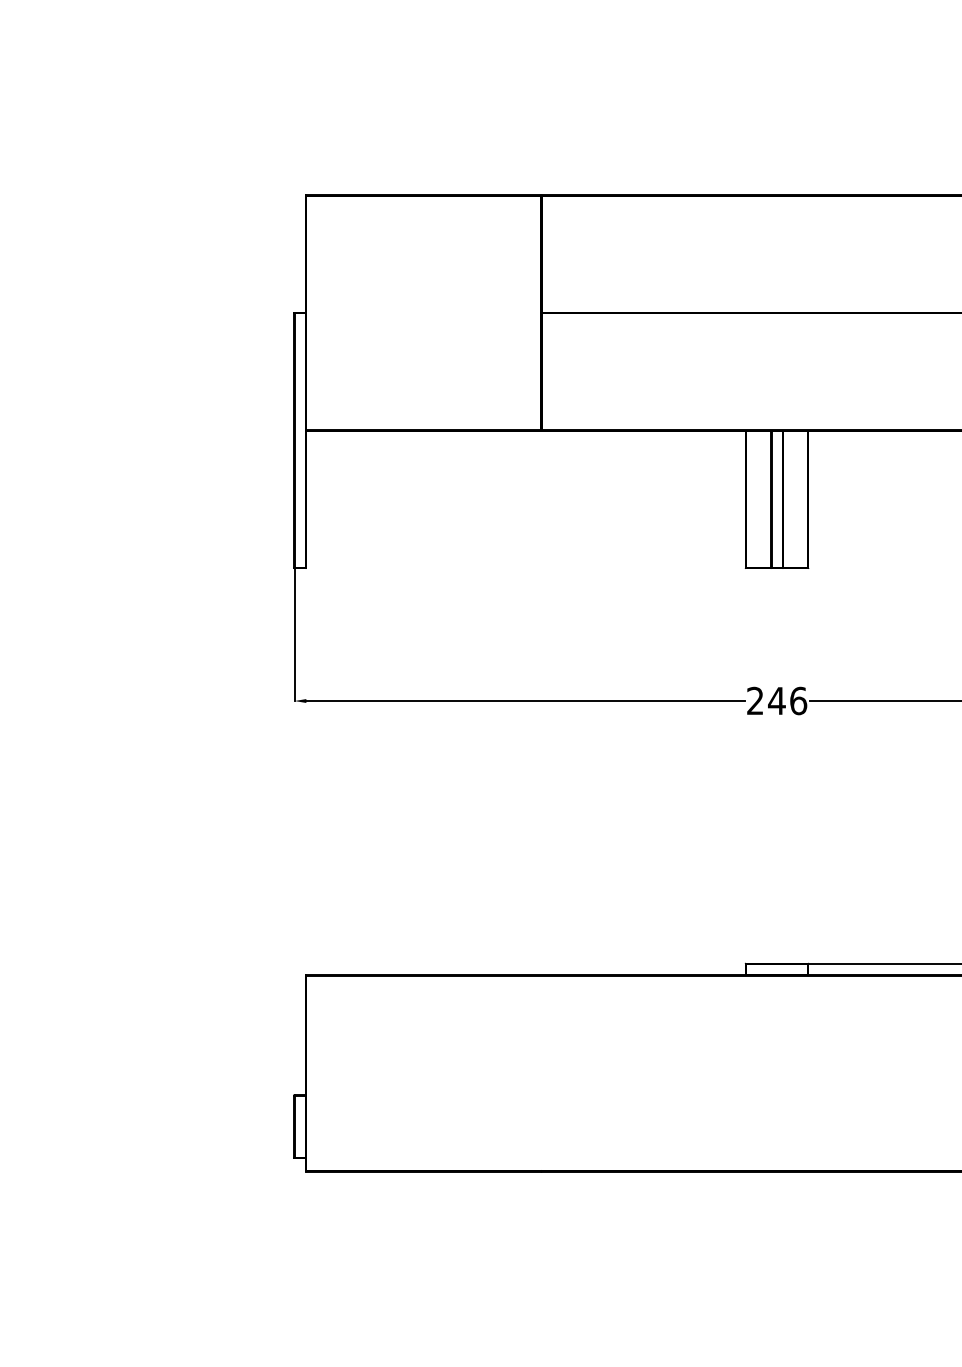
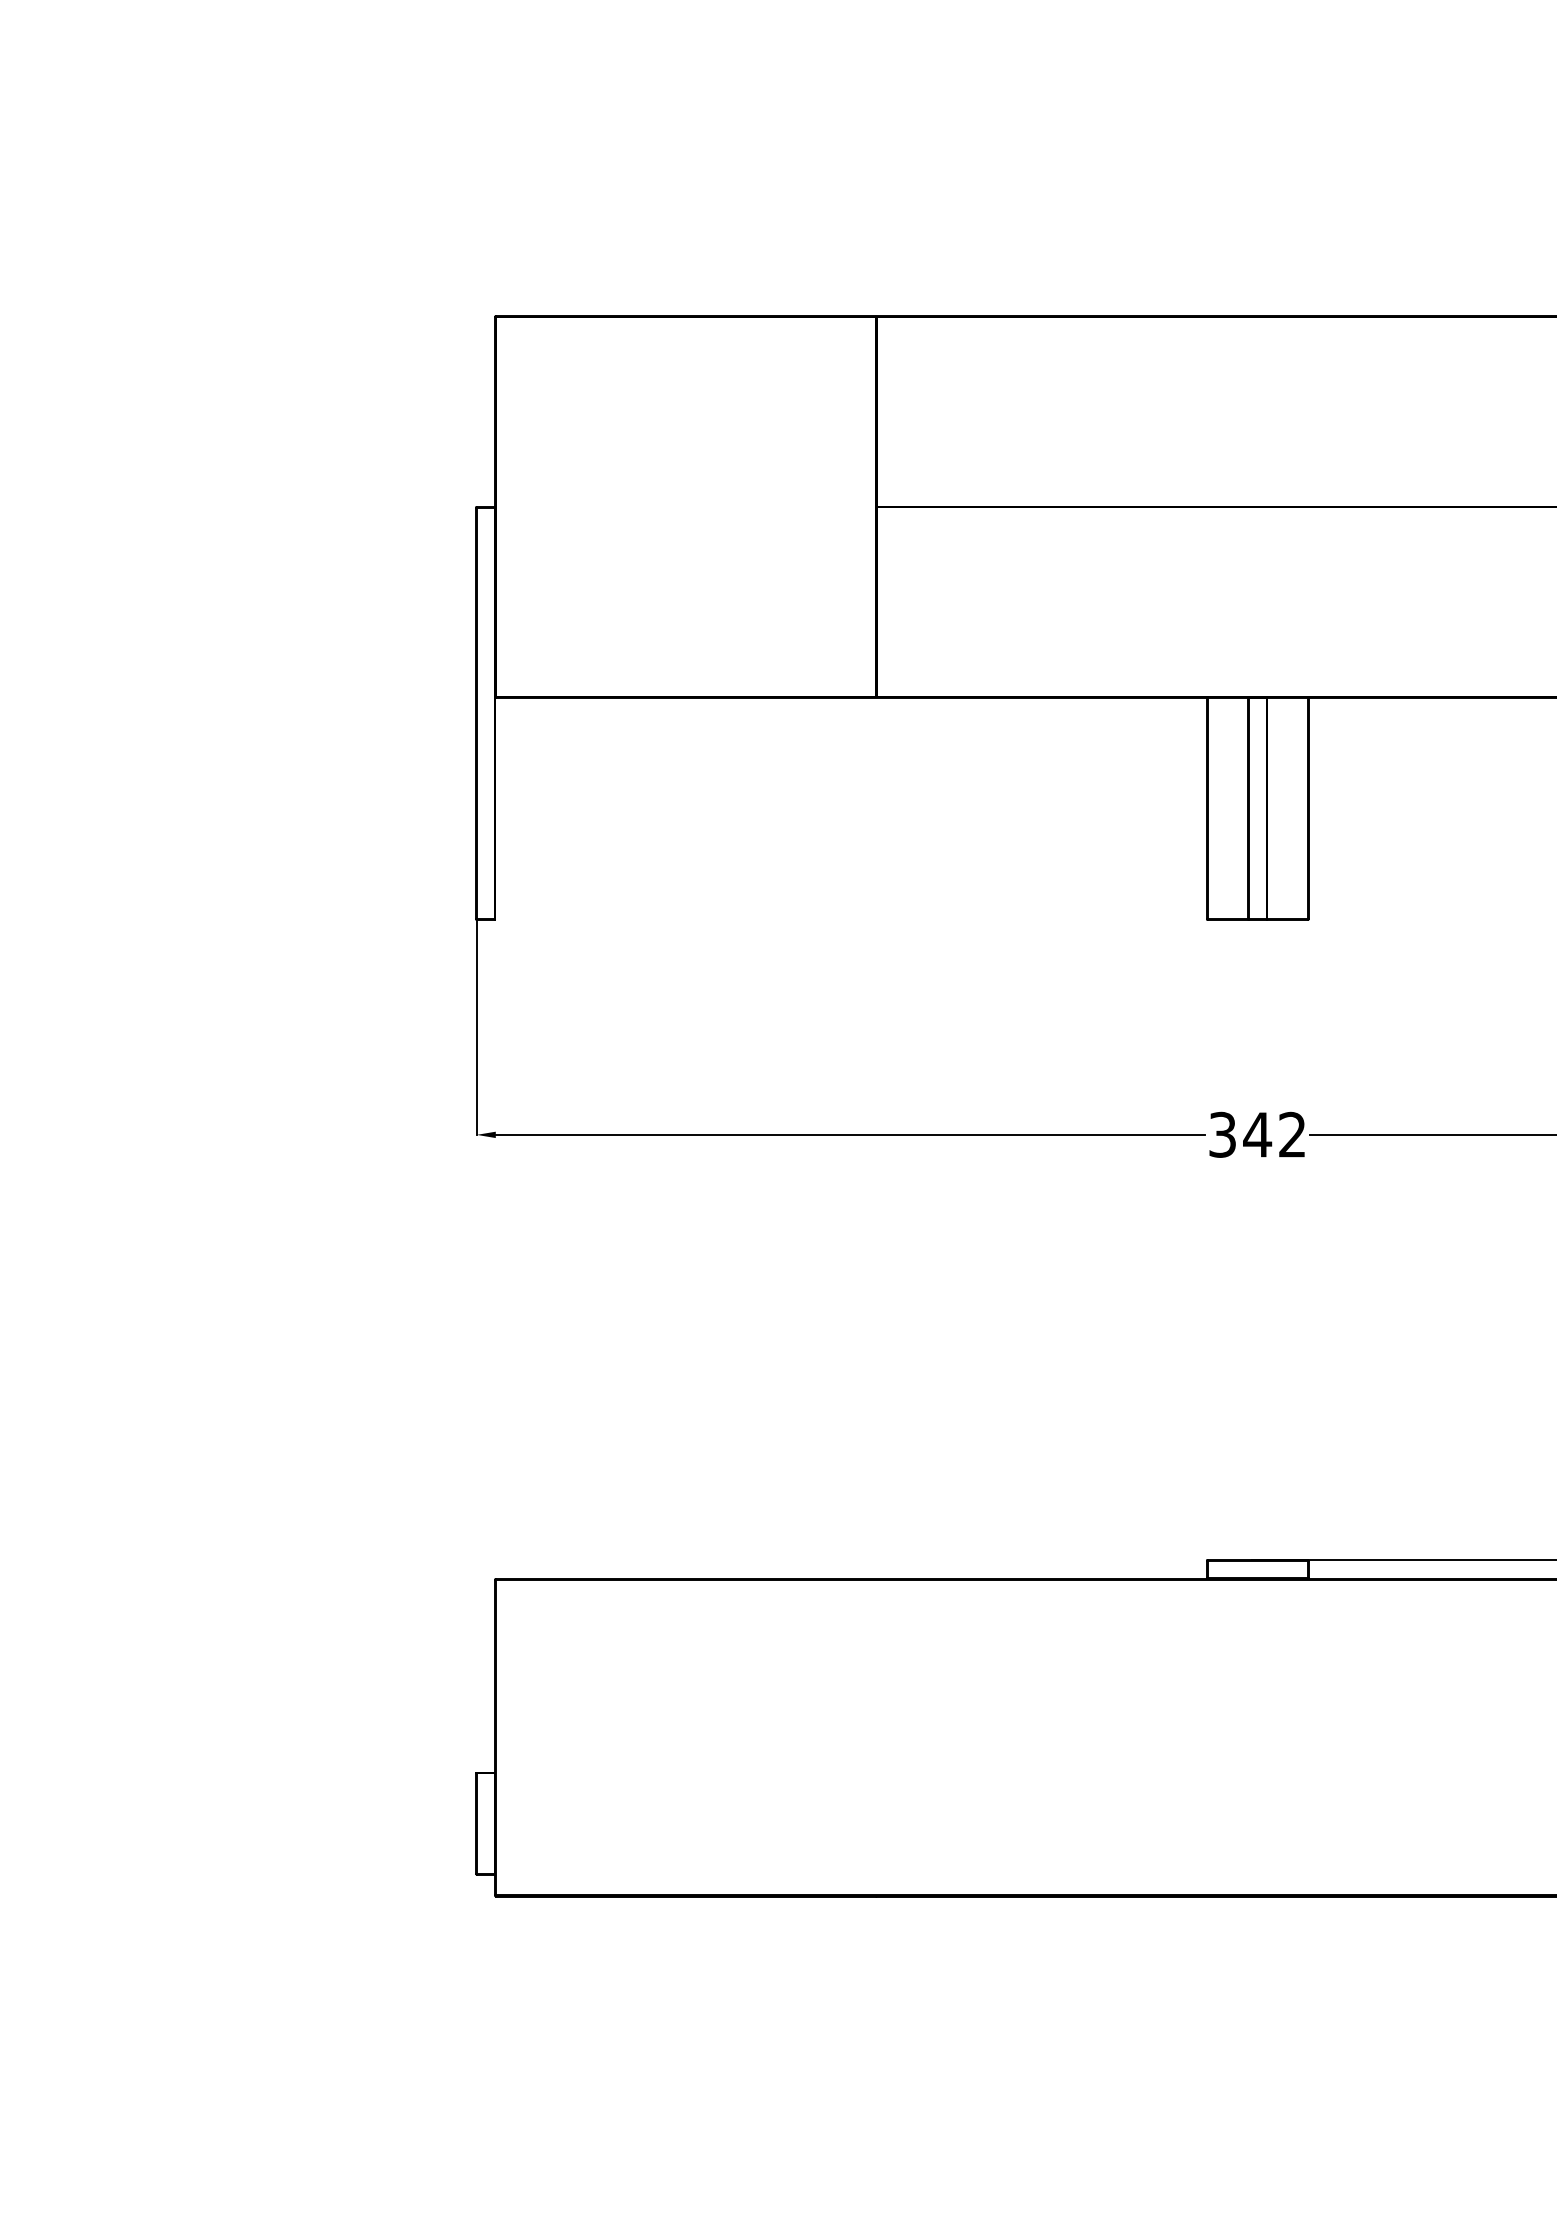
text: (777, 700) -> (1258, 1134), 246 -> 342

